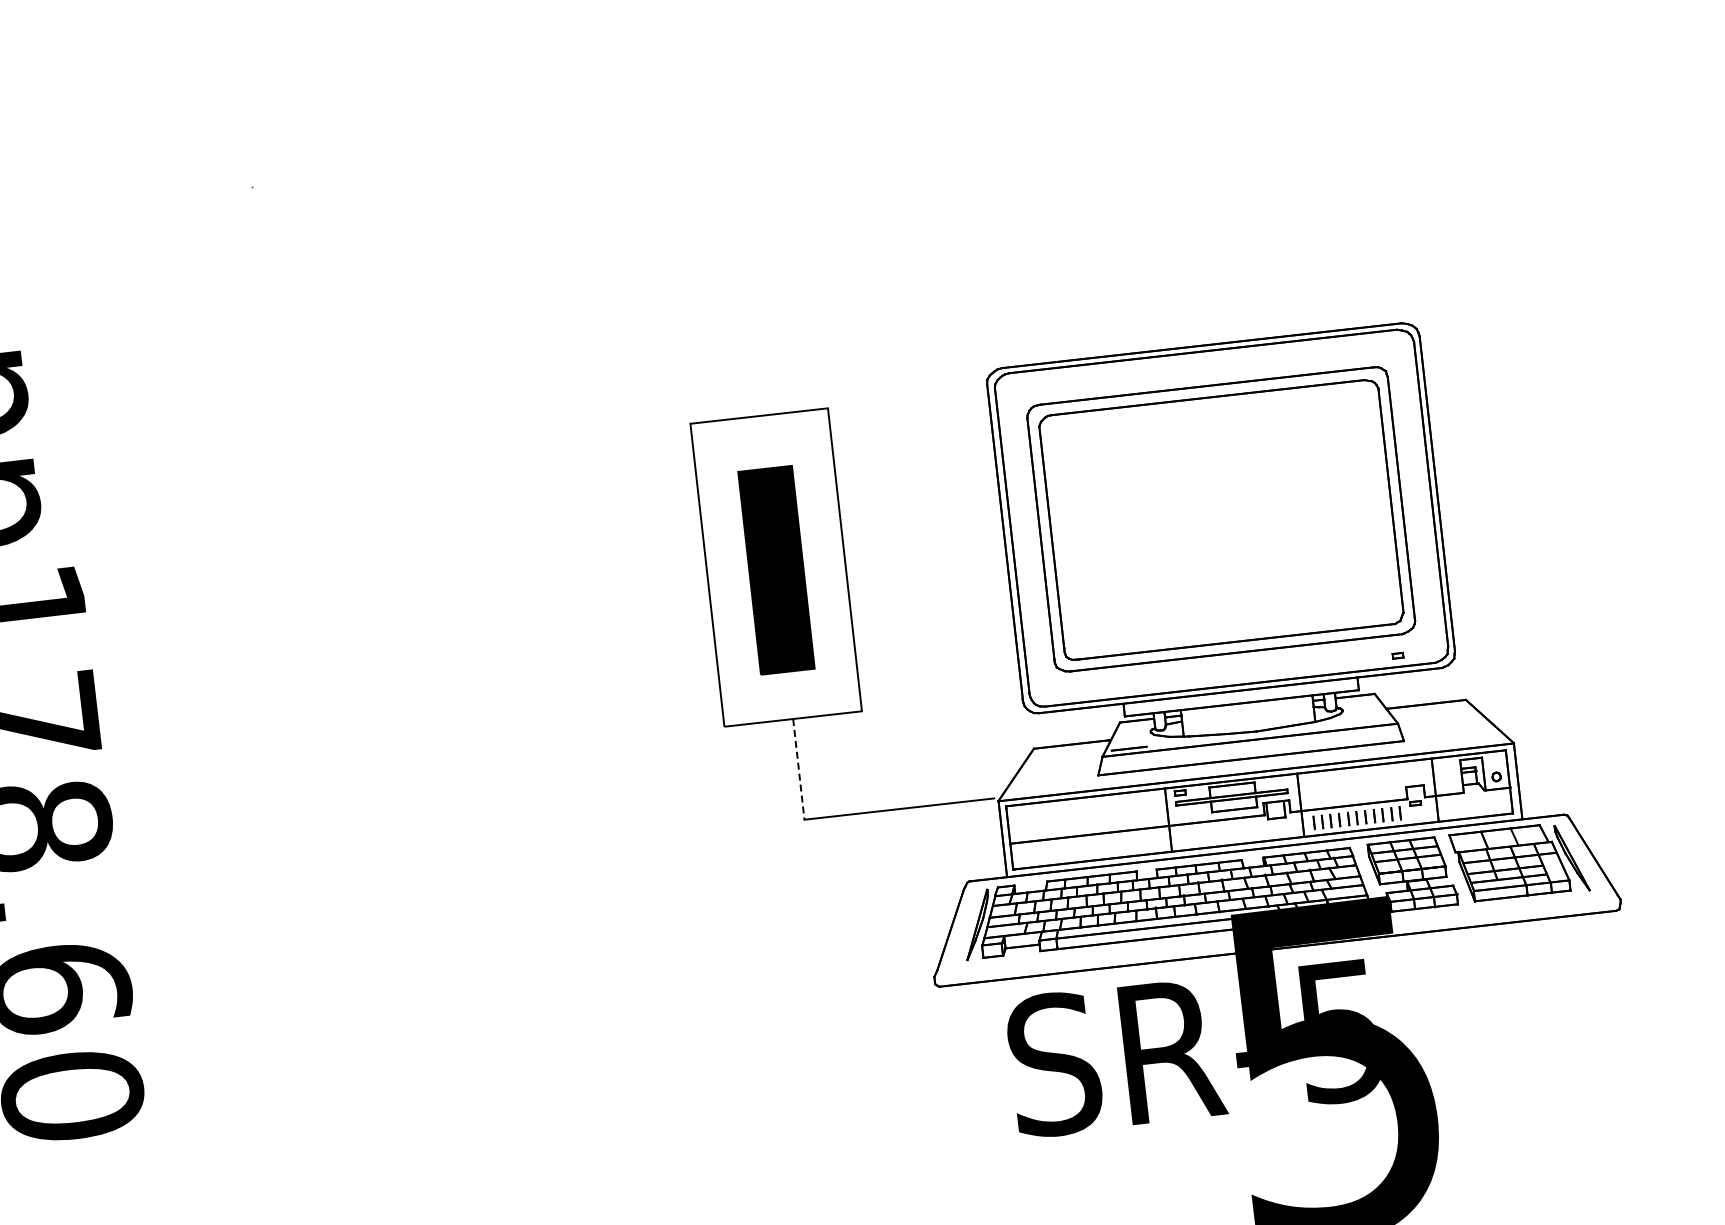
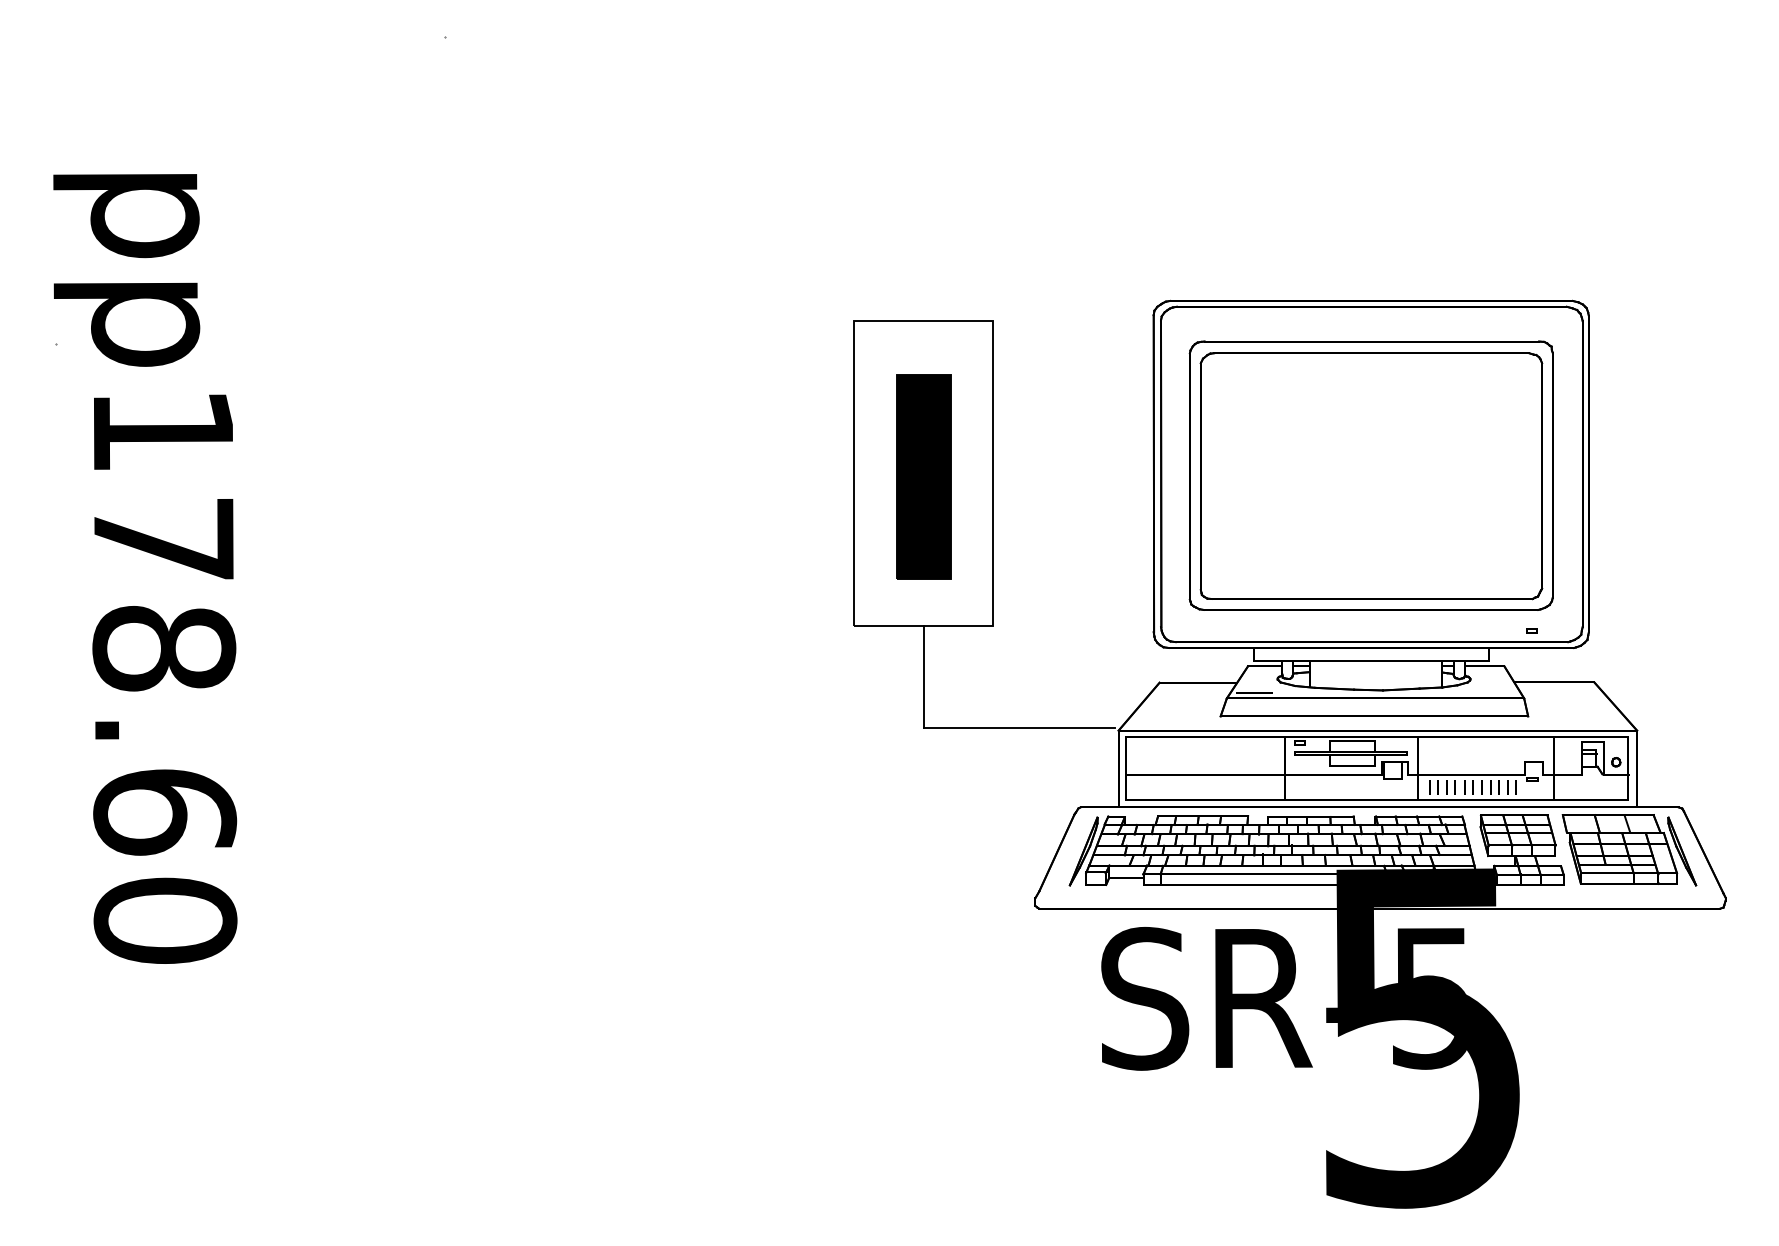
line: (798, 769) -> (923, 677), dashed -> solid

